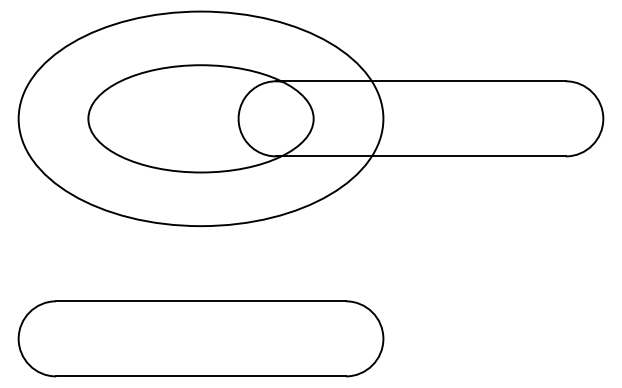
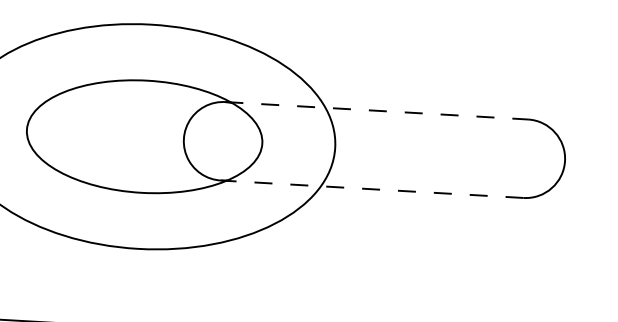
line: (420, 81) -> (376, 110), solid -> dashed
line: (420, 156) -> (371, 189), solid -> dashed

